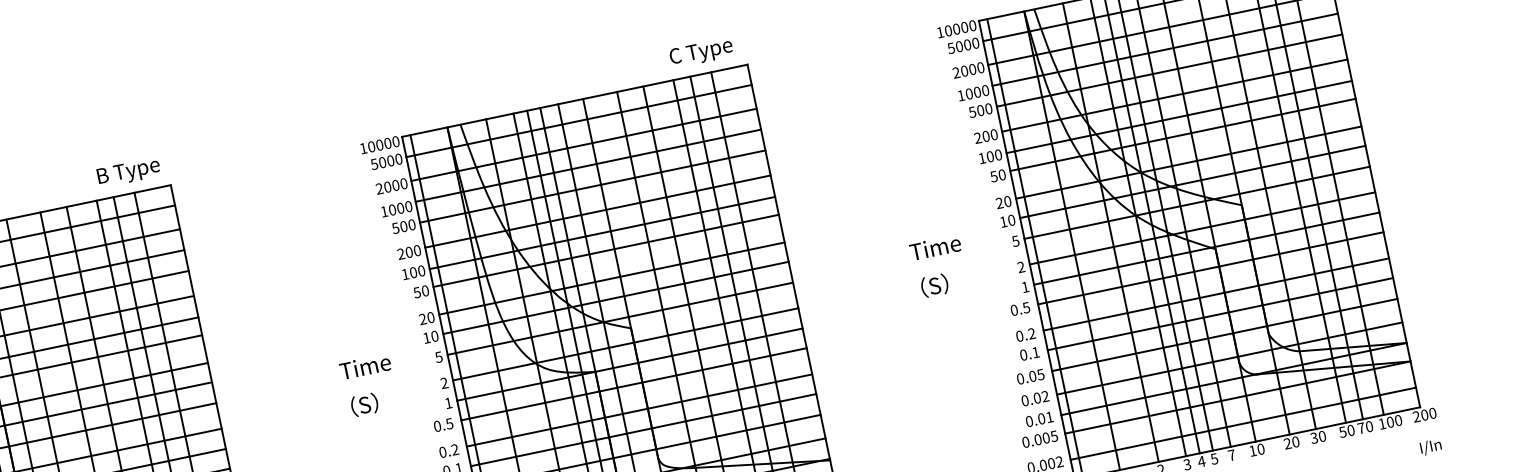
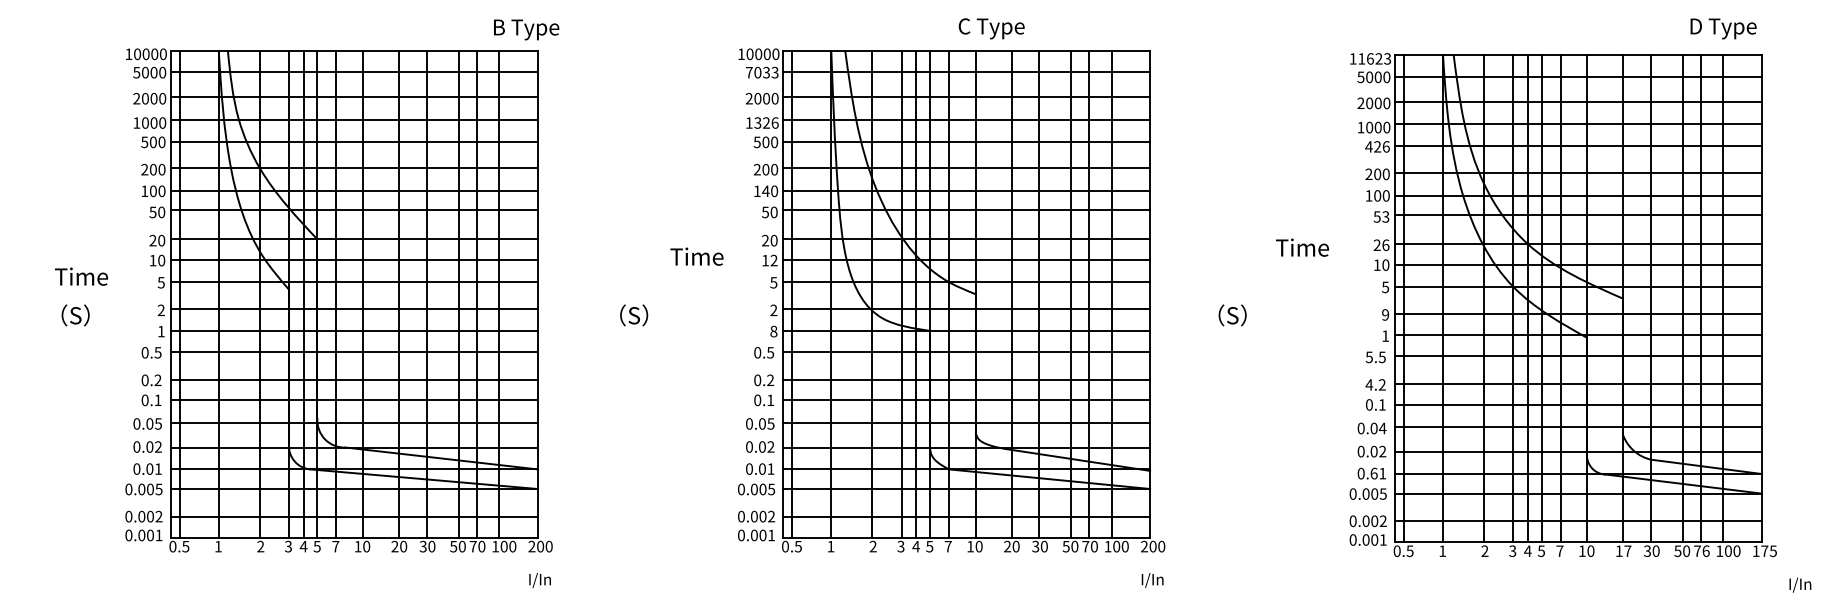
text: (960, 27) -> (1374, 58), 10000 -> 11623
text: (701, 52) -> (991, 28), moved
text: (980, 110) -> (1377, 146), 500 -> 426
text: (385, 161) -> (761, 72), 5000 -> 7033
text: (128, 172) -> (526, 29), moved
text: (1001, 174) -> (1385, 216), 50 -> 53
text: (1007, 200) -> (1385, 244), 20 -> 26
text: (400, 207) -> (766, 122), 1000 -> 1326
text: (935, 247) -> (1302, 247), moved
text: (1021, 266) -> (1385, 314), 2 -> 9
text: (413, 272) -> (765, 191), 100 -> 140
text: (934, 285) -> (1232, 315), moved
text: (1013, 310) -> (1368, 357), 0.5 -> 5.5
text: (1019, 335) -> (1369, 384), 0.2 -> 4.2
text: (434, 336) -> (773, 260), 10 -> 12
text: (364, 366) -> (696, 256), moved
text: (1040, 374) -> (1382, 428), 0.05 -> 0.04
text: (448, 403) -> (773, 331), 1 -> 8
text: (365, 404) -> (634, 315), moved
text: (1424, 414) -> (1764, 550), 200 -> 175
text: (1041, 418) -> (1373, 473), 0.01 -> 0.61
text: (1368, 426) -> (1705, 550), 70 -> 76
text: (1291, 442) -> (1623, 550), 20 -> 17
text: (1430, 446) -> (1800, 584), moved

